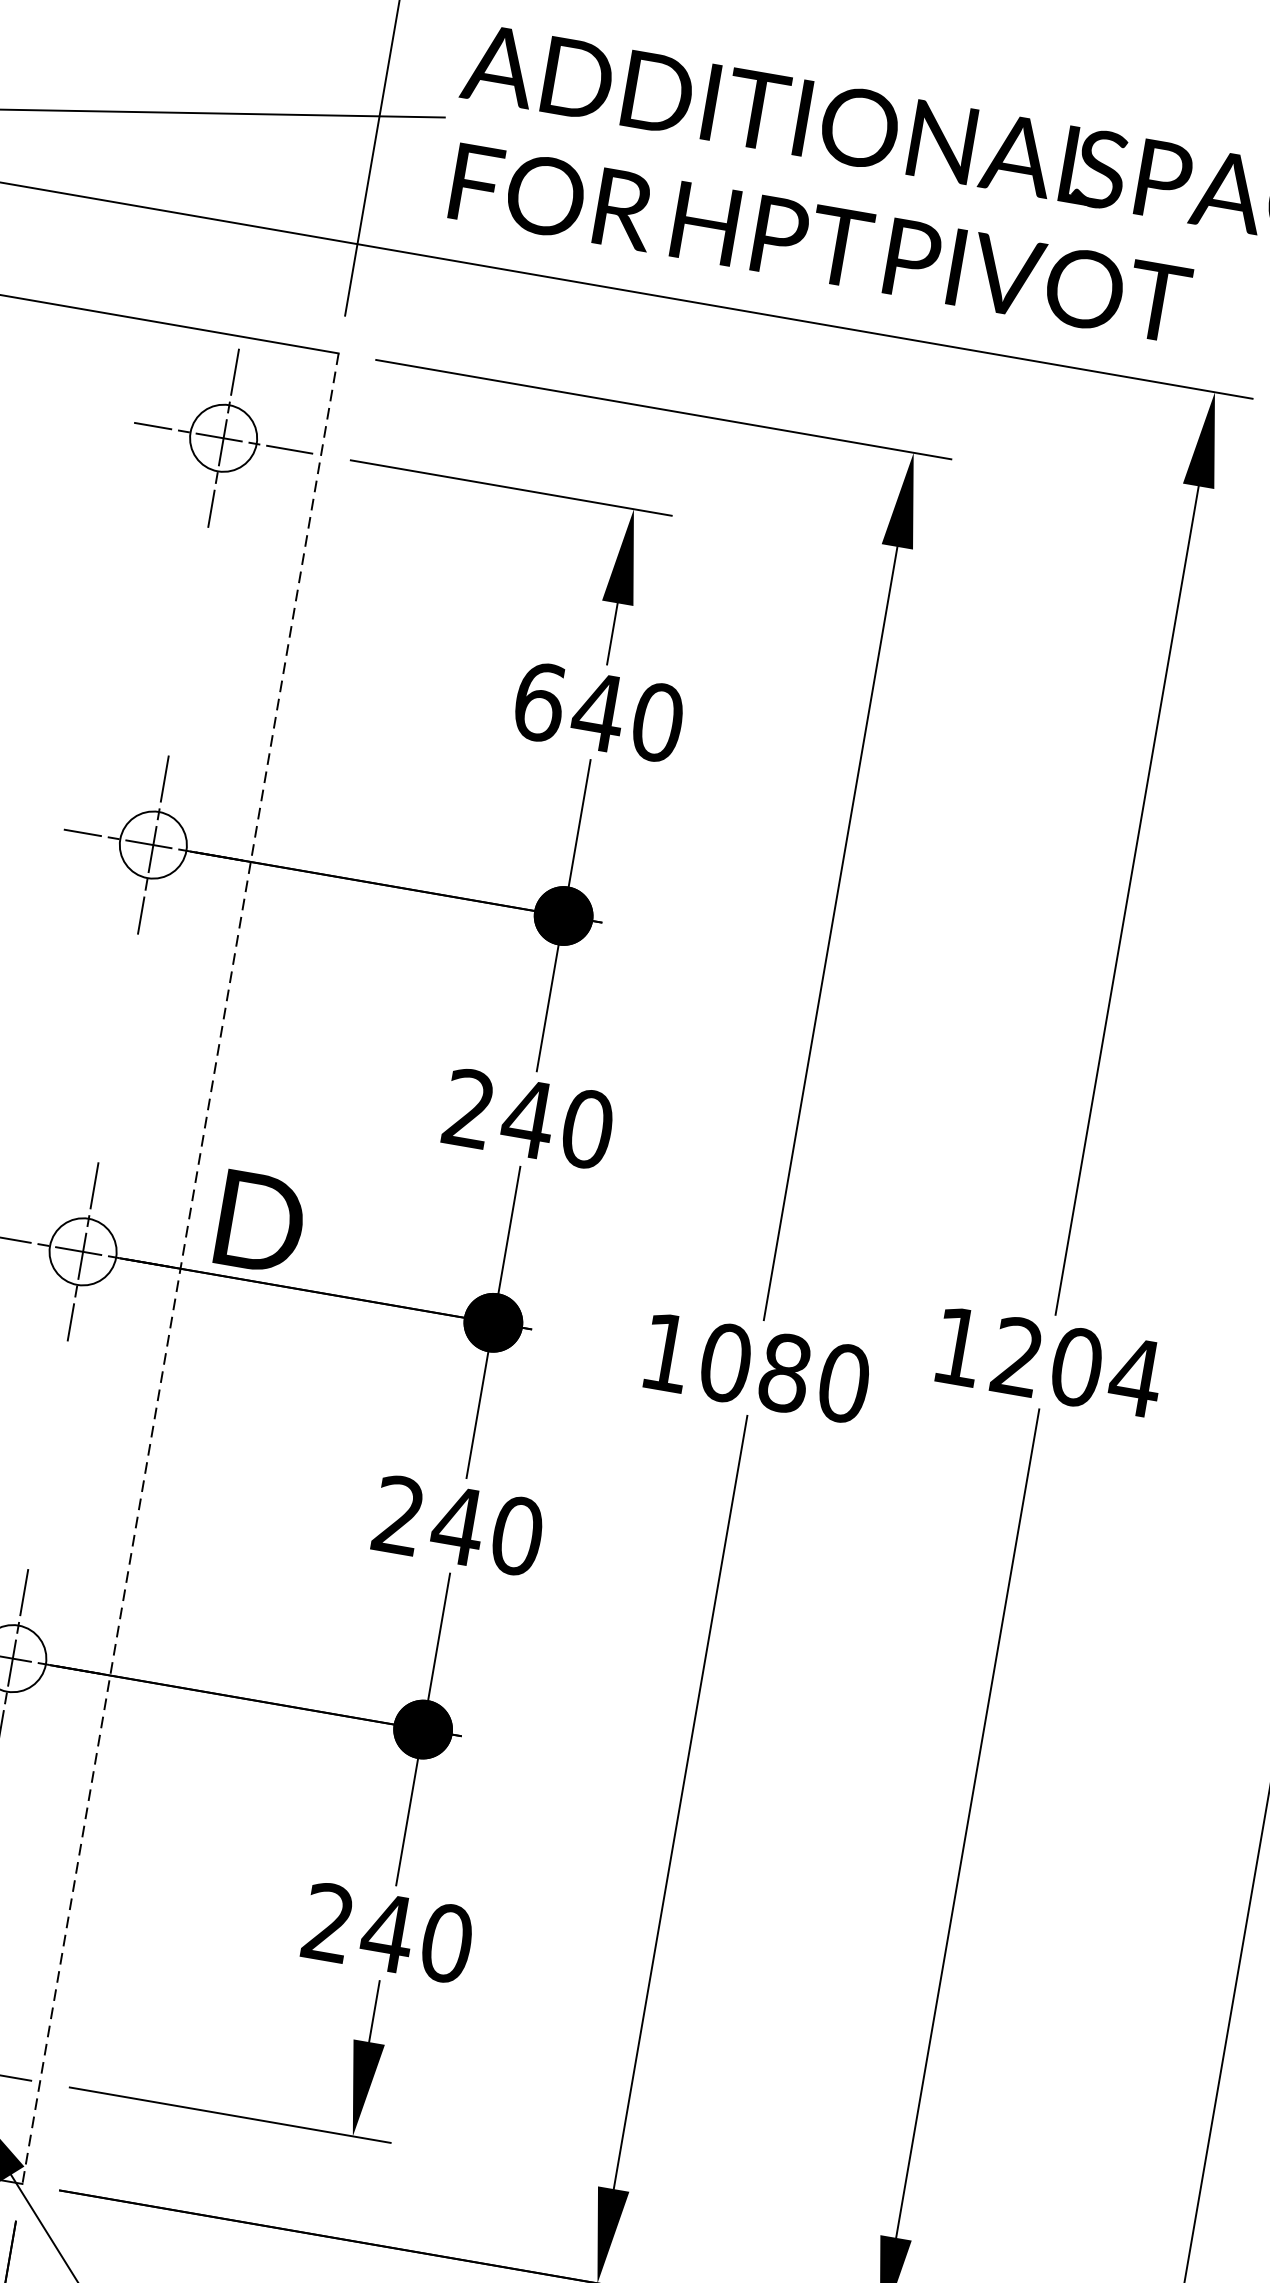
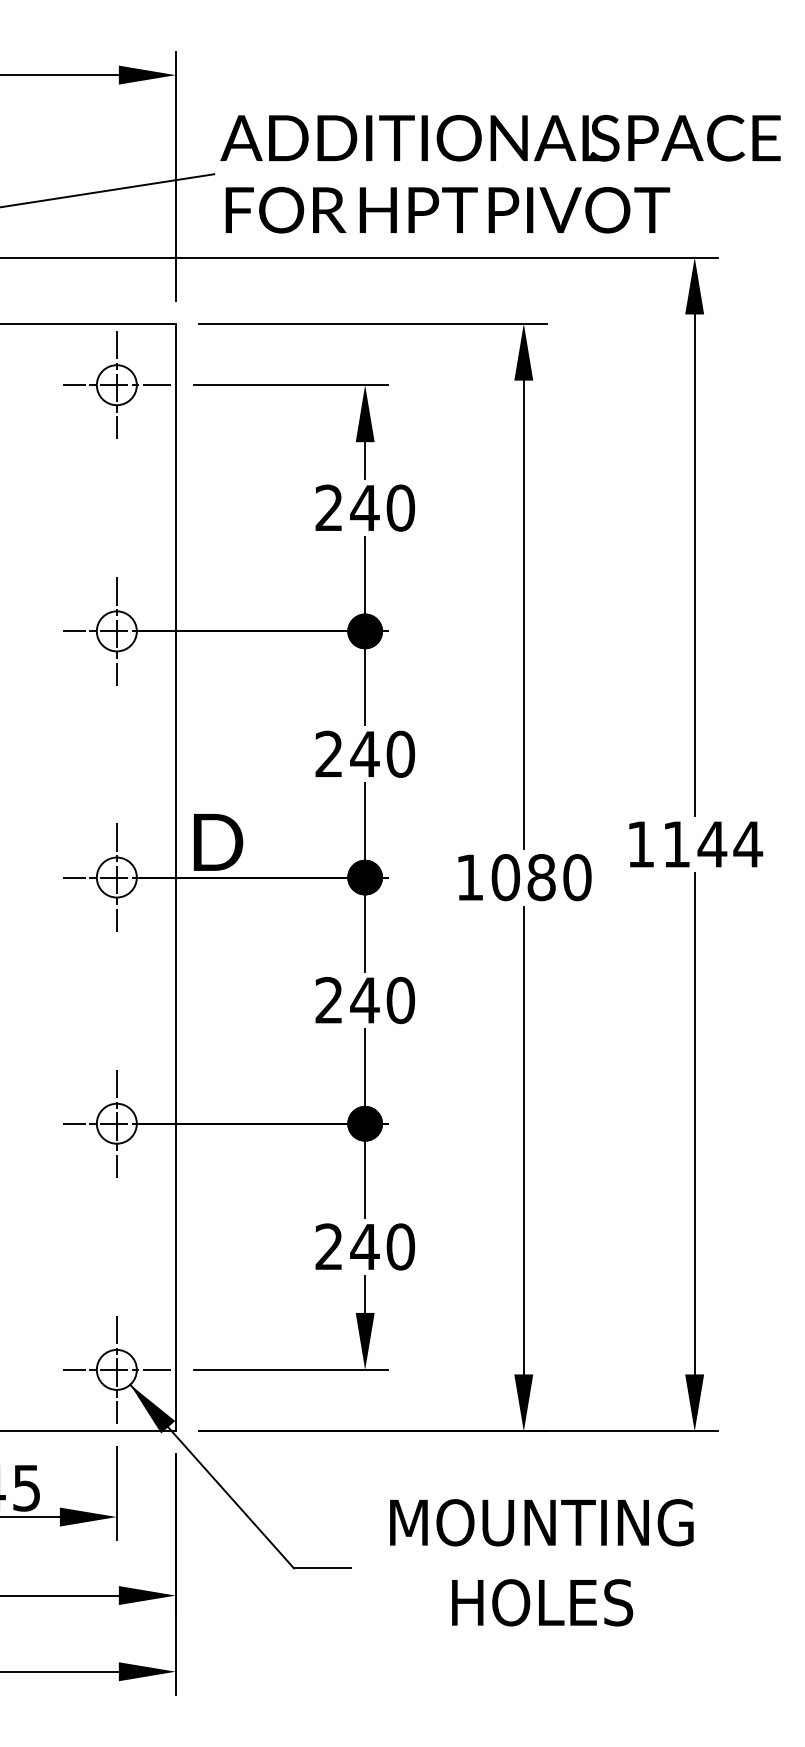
text: (540, 701) -> (329, 507), 640 -> 240
line: (180, 1268) -> (175, 877), dashed -> solid
text: (1048, 1362) -> (695, 844), 1204 -> 1144

